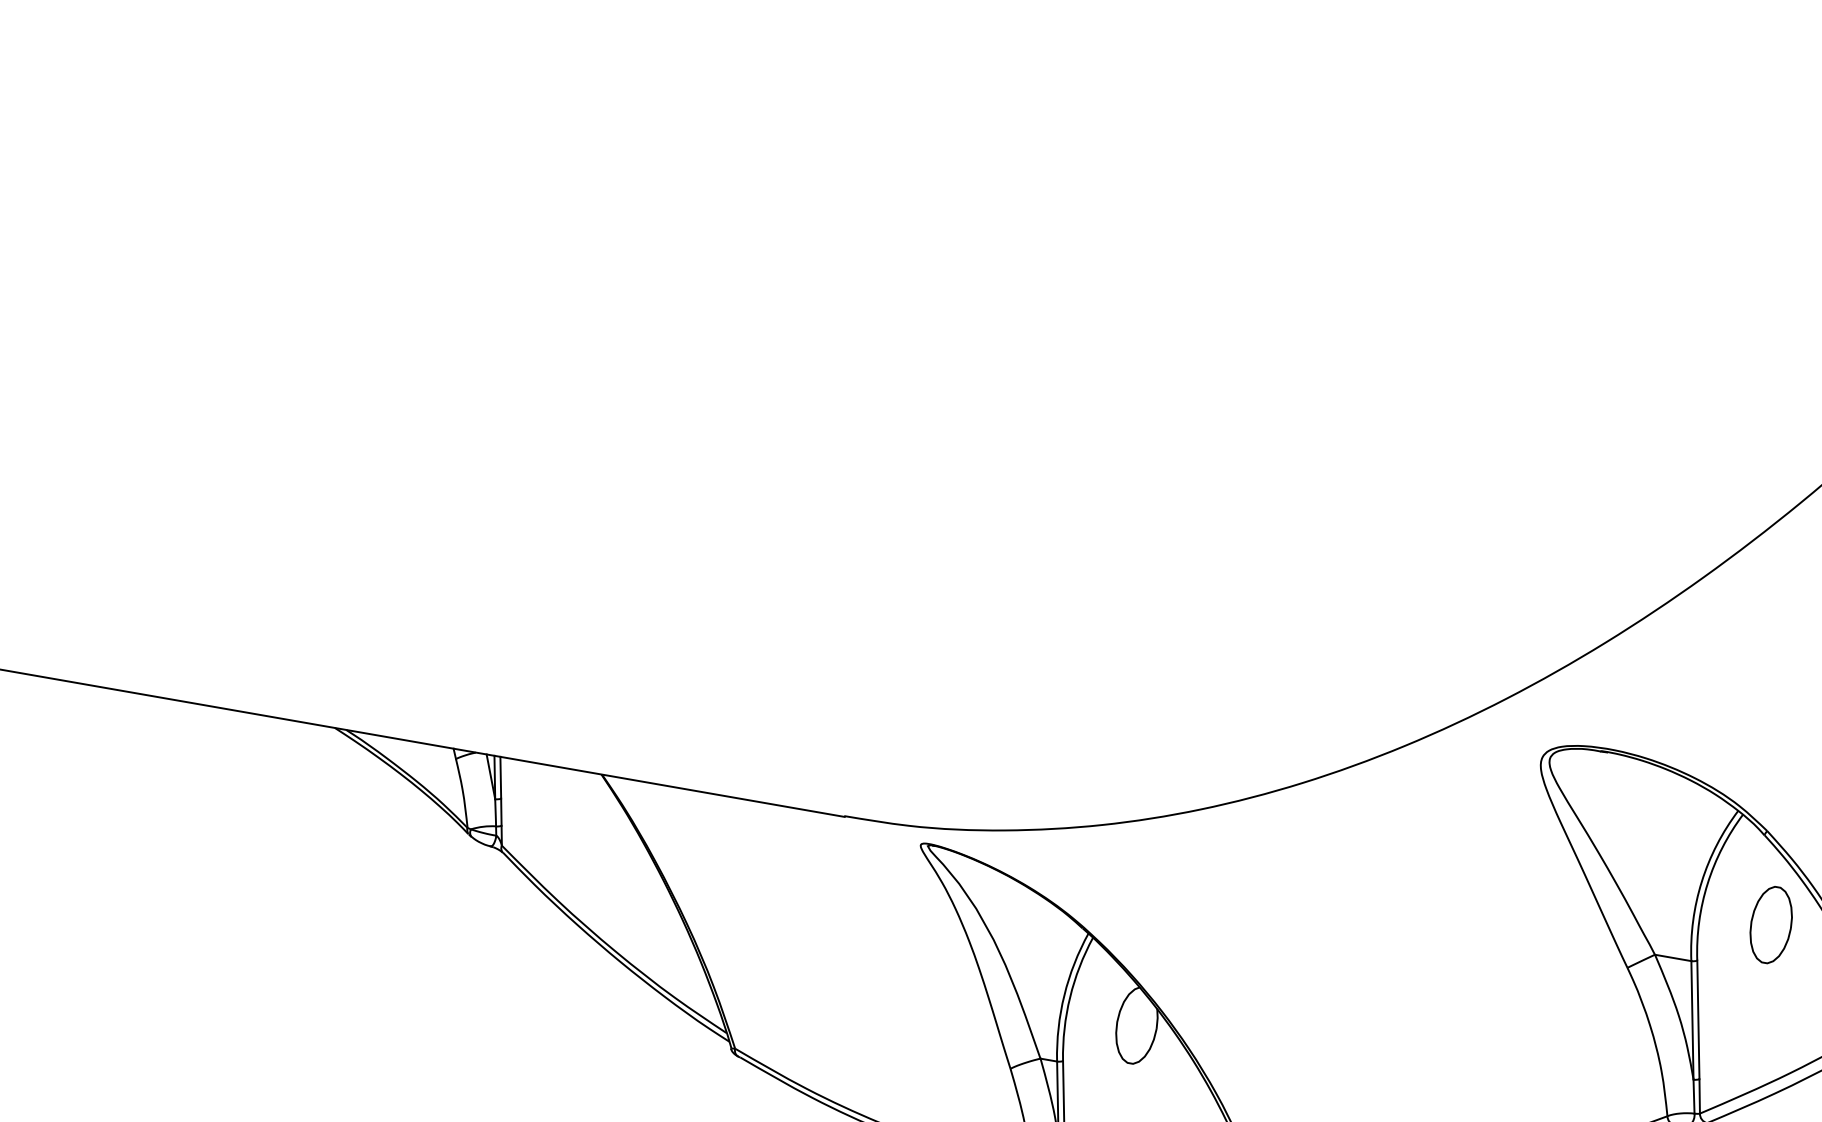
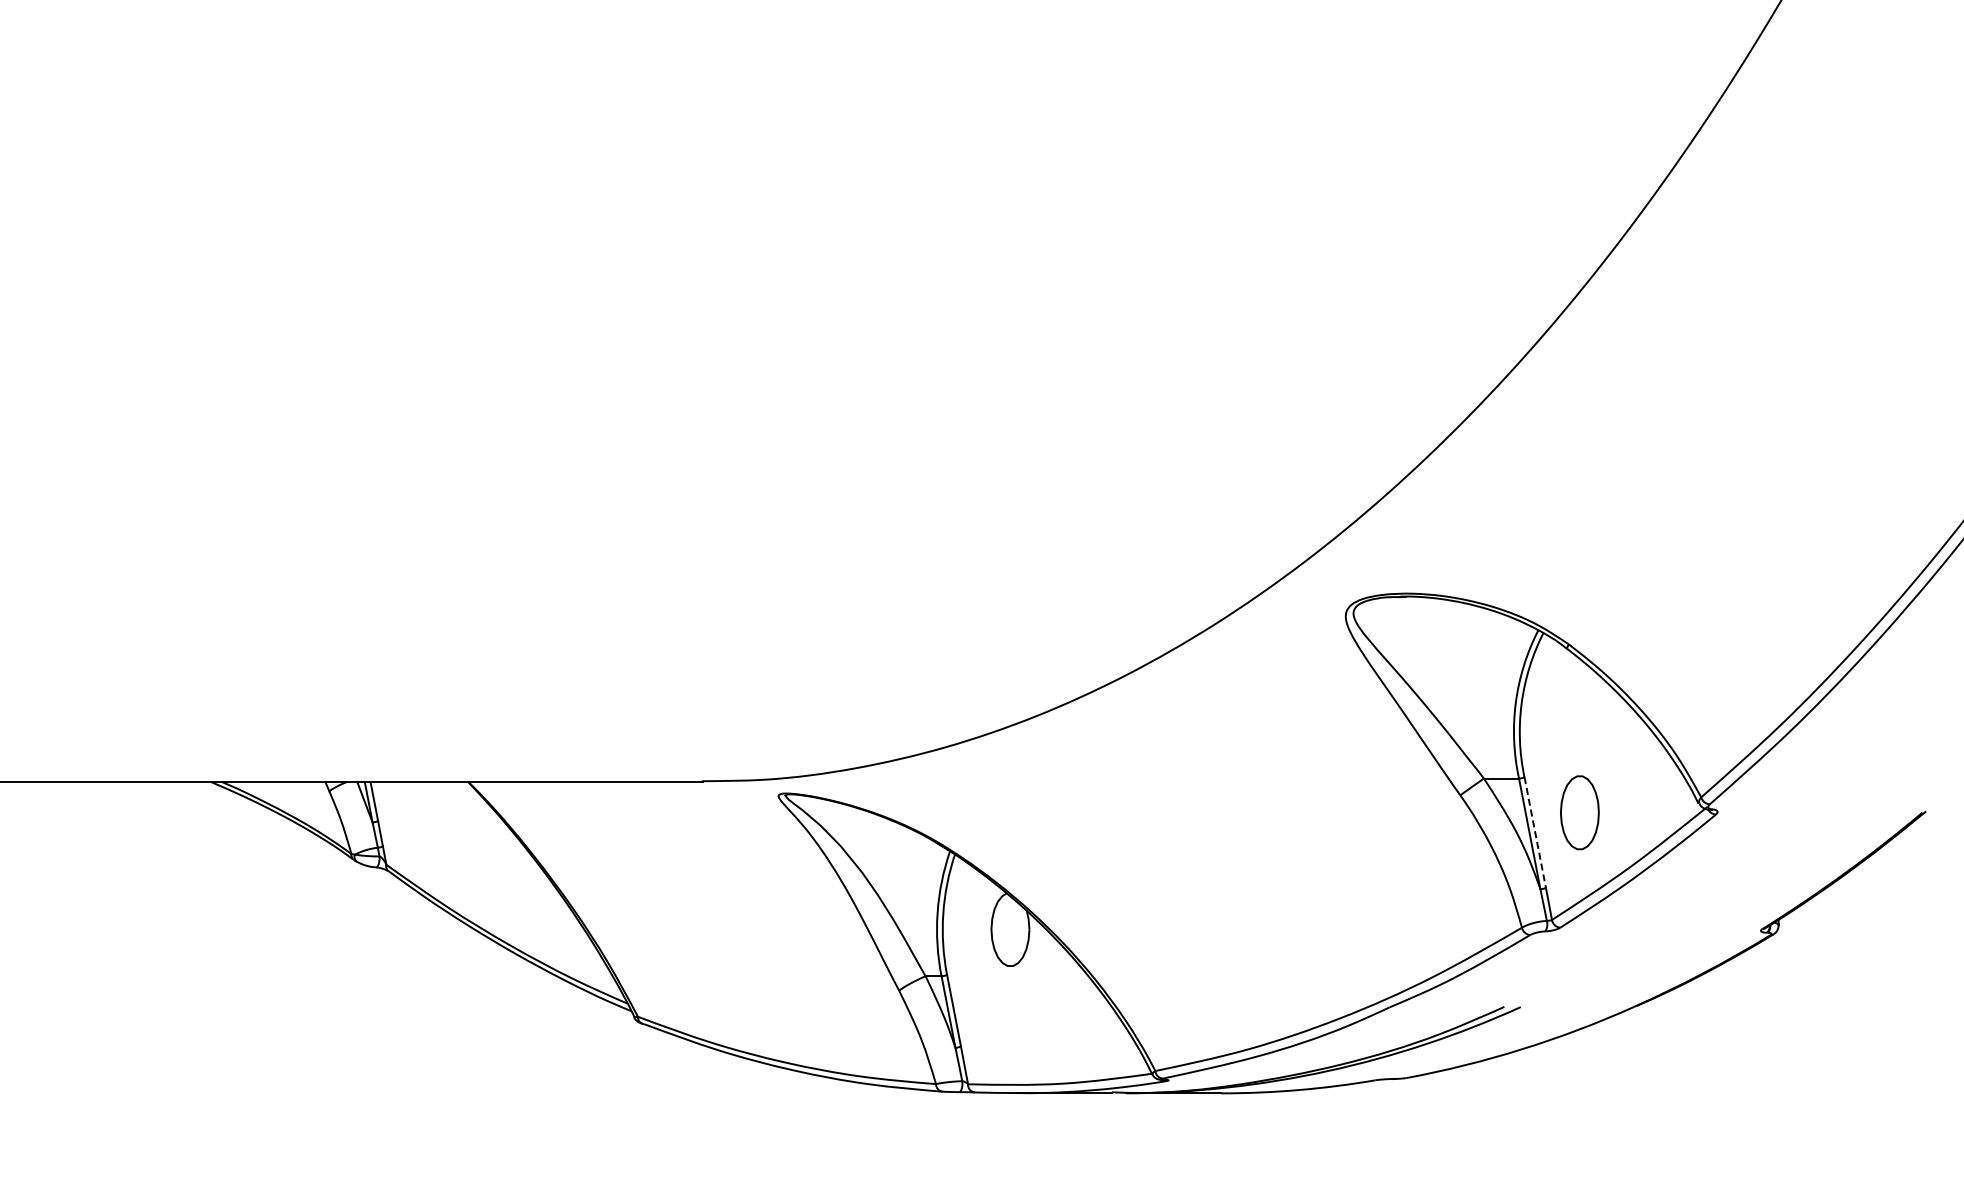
part: (1770, 924) -> (1579, 812), moved
line: (1698, 1021) -> (1535, 833), solid -> dashed

